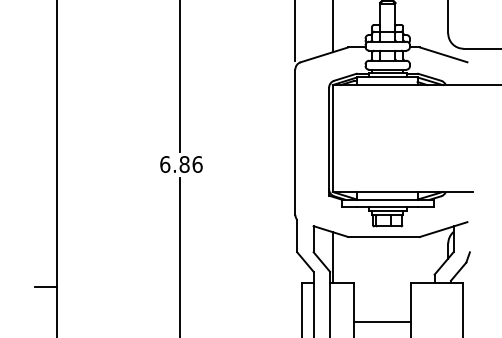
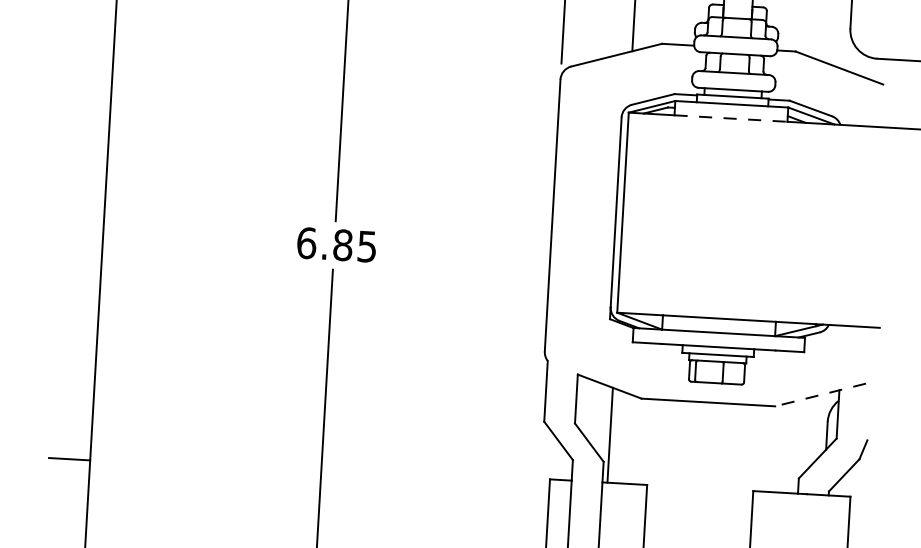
line: (387, 85) -> (731, 119), solid -> dashed
text: (197, 164) -> (367, 246), 6.86 -> 6.85
line: (443, 229) -> (820, 394), solid -> dashed

